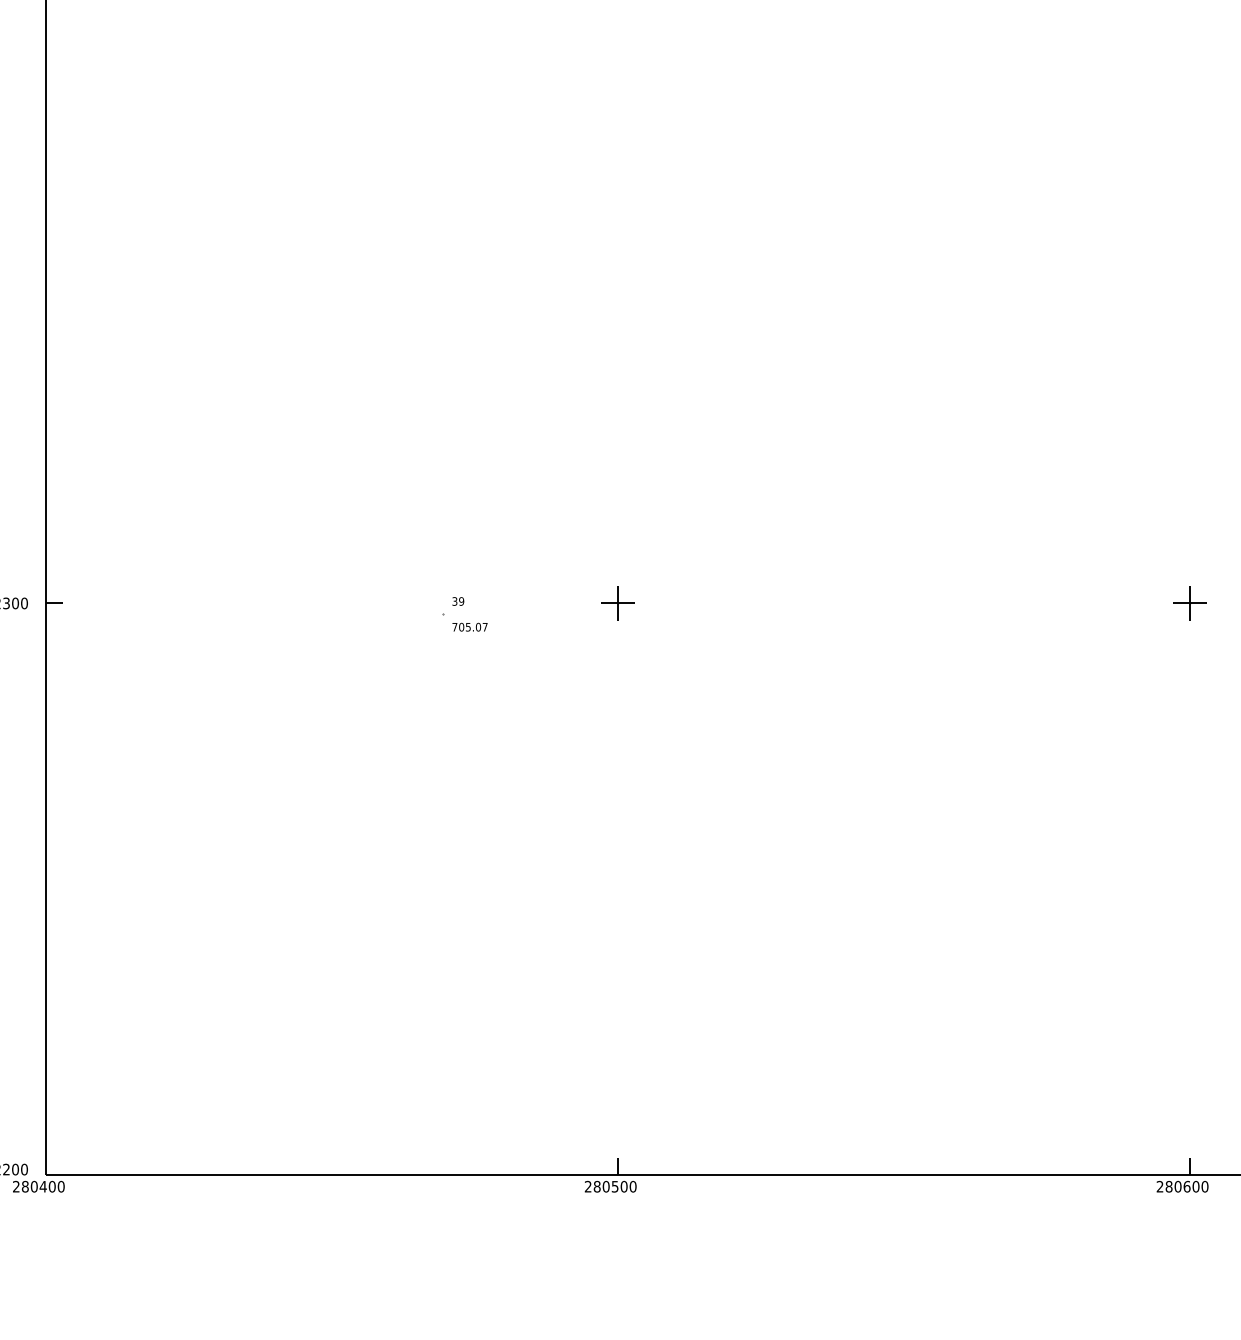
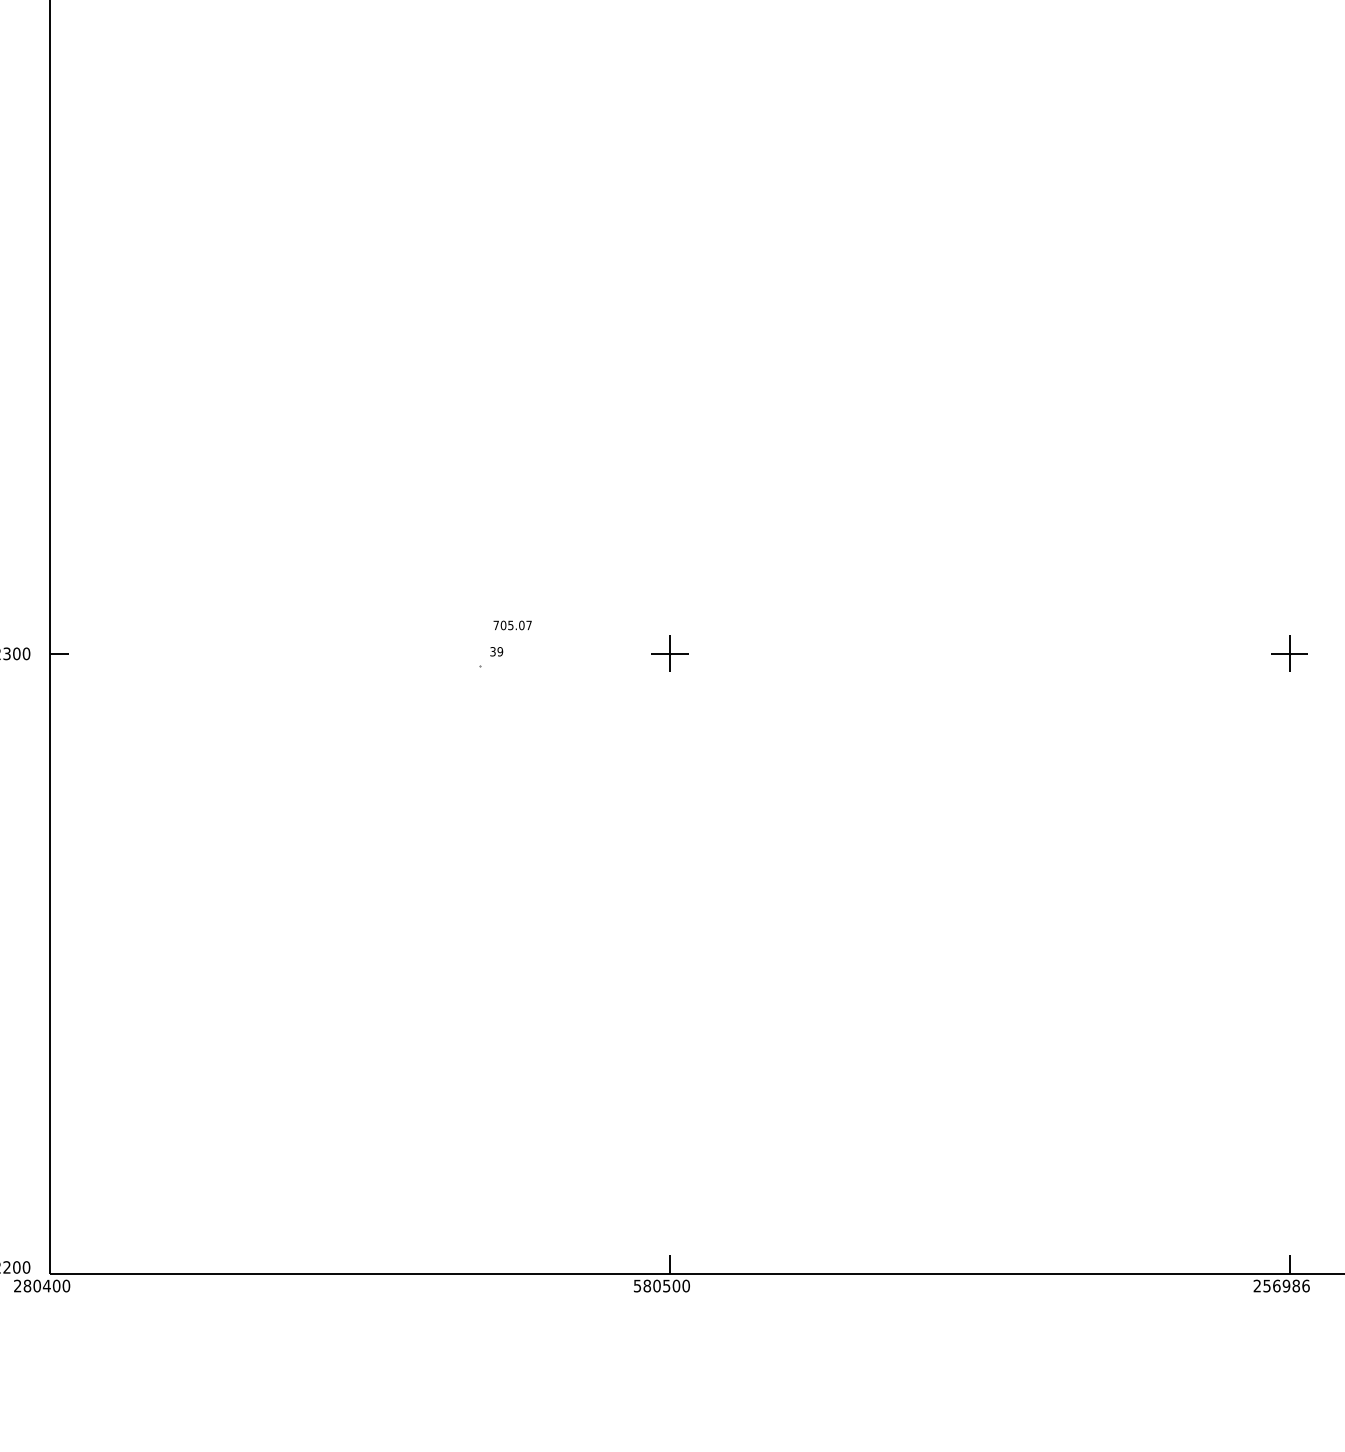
text: (469, 626) -> (512, 624), moved
text: (587, 1186) -> (636, 1285), 280500 -> 580500
text: (1186, 1186) -> (1285, 1285), 280600 -> 256986

